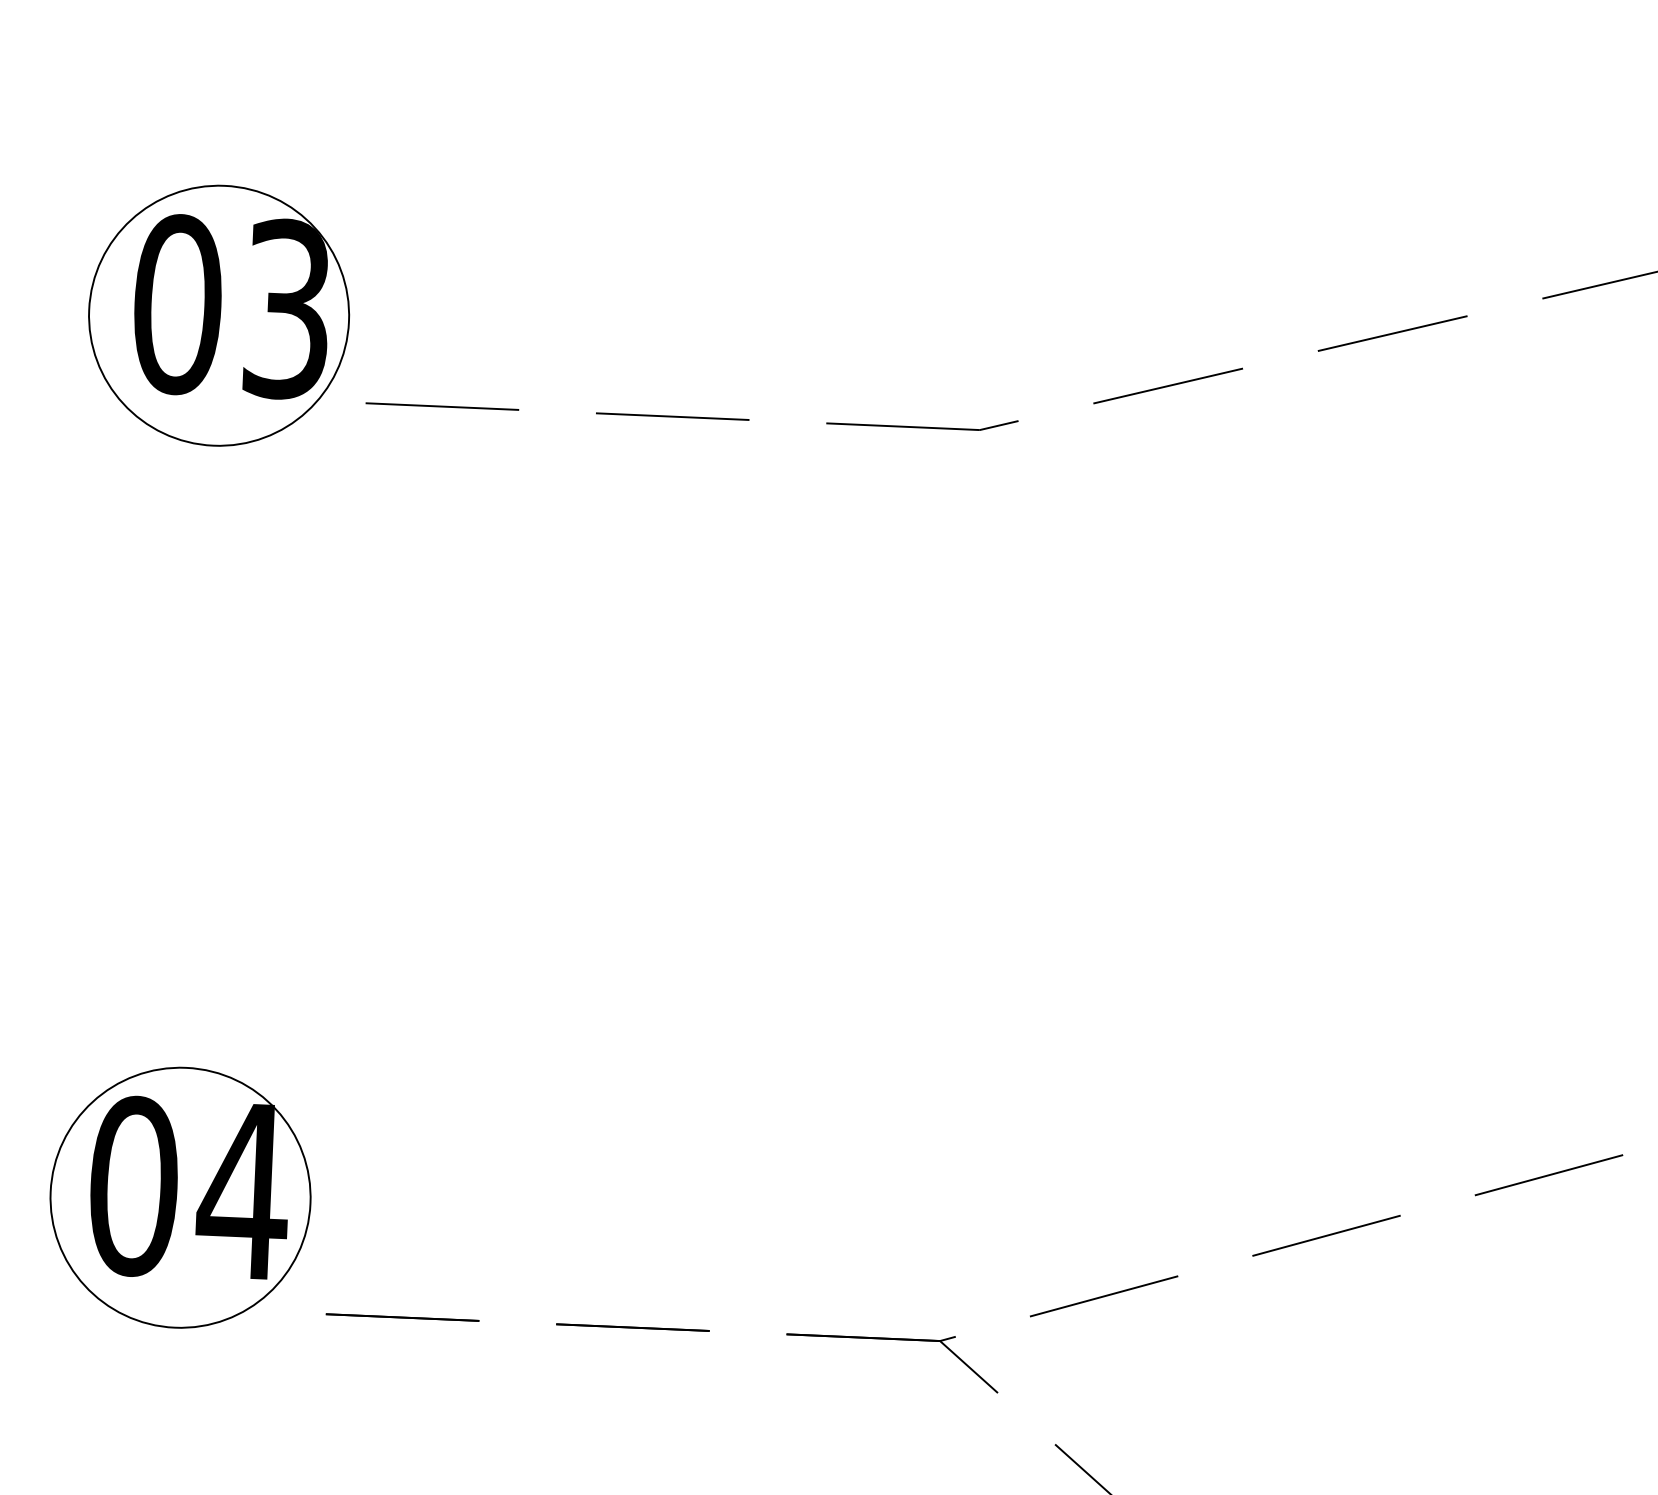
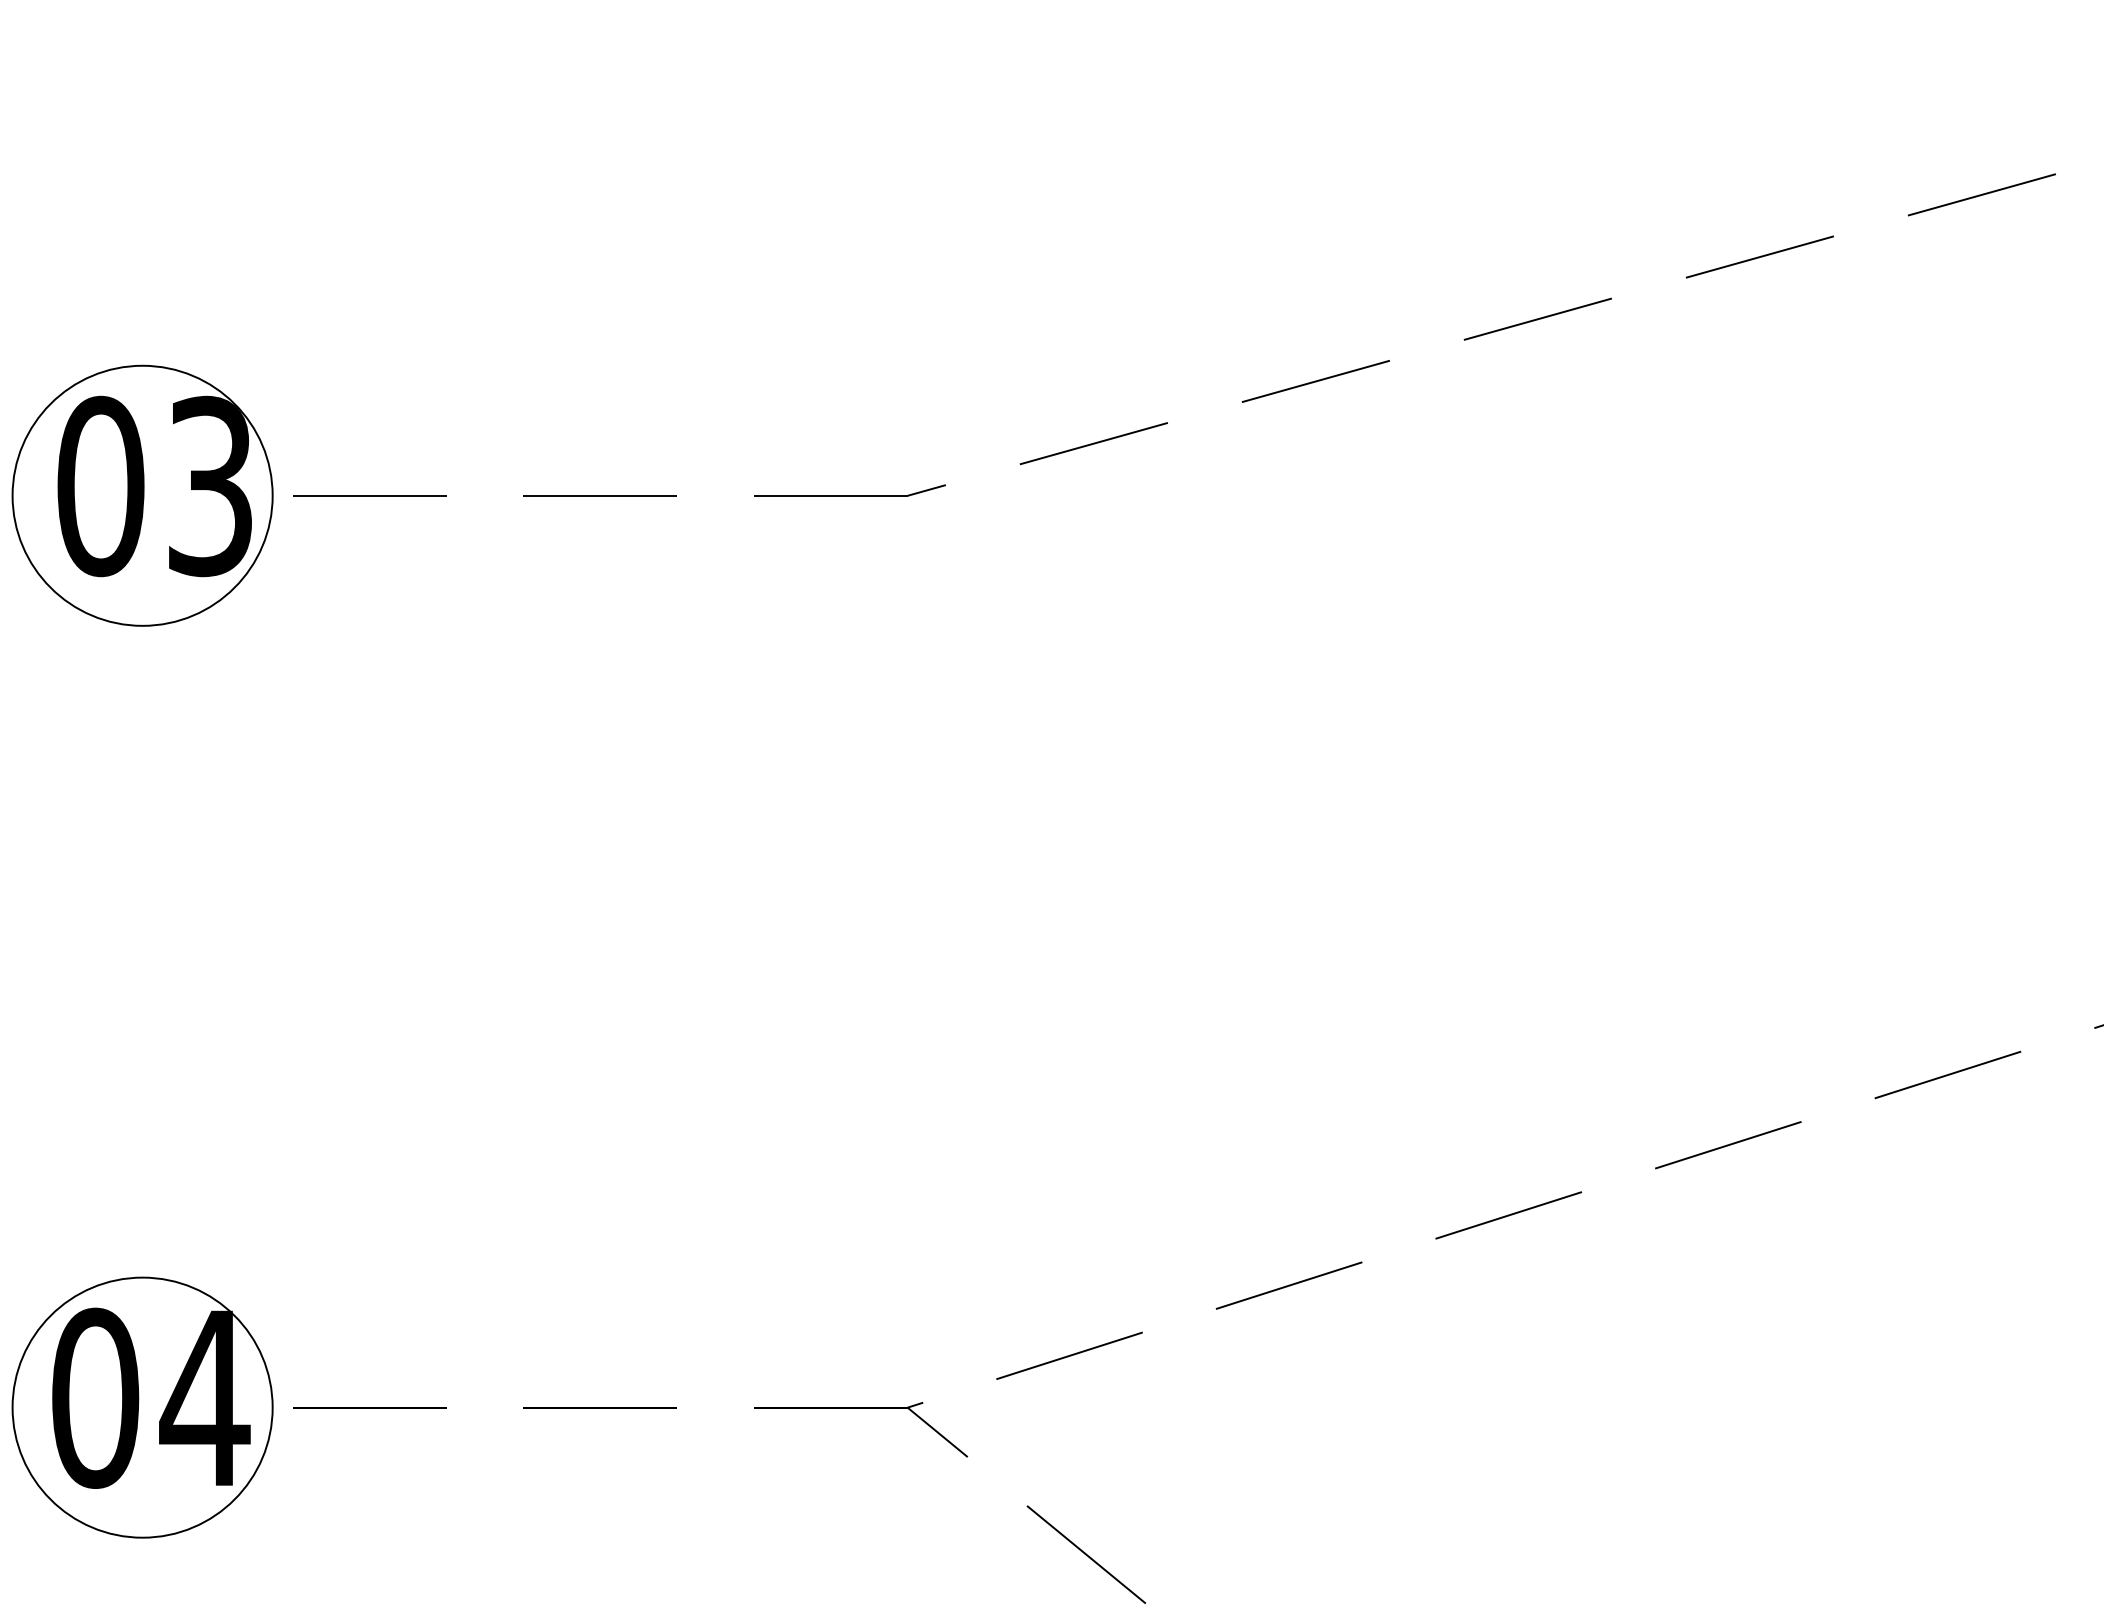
part: (218, 315) -> (142, 495), moved
part: (180, 1197) -> (142, 1407), moved

